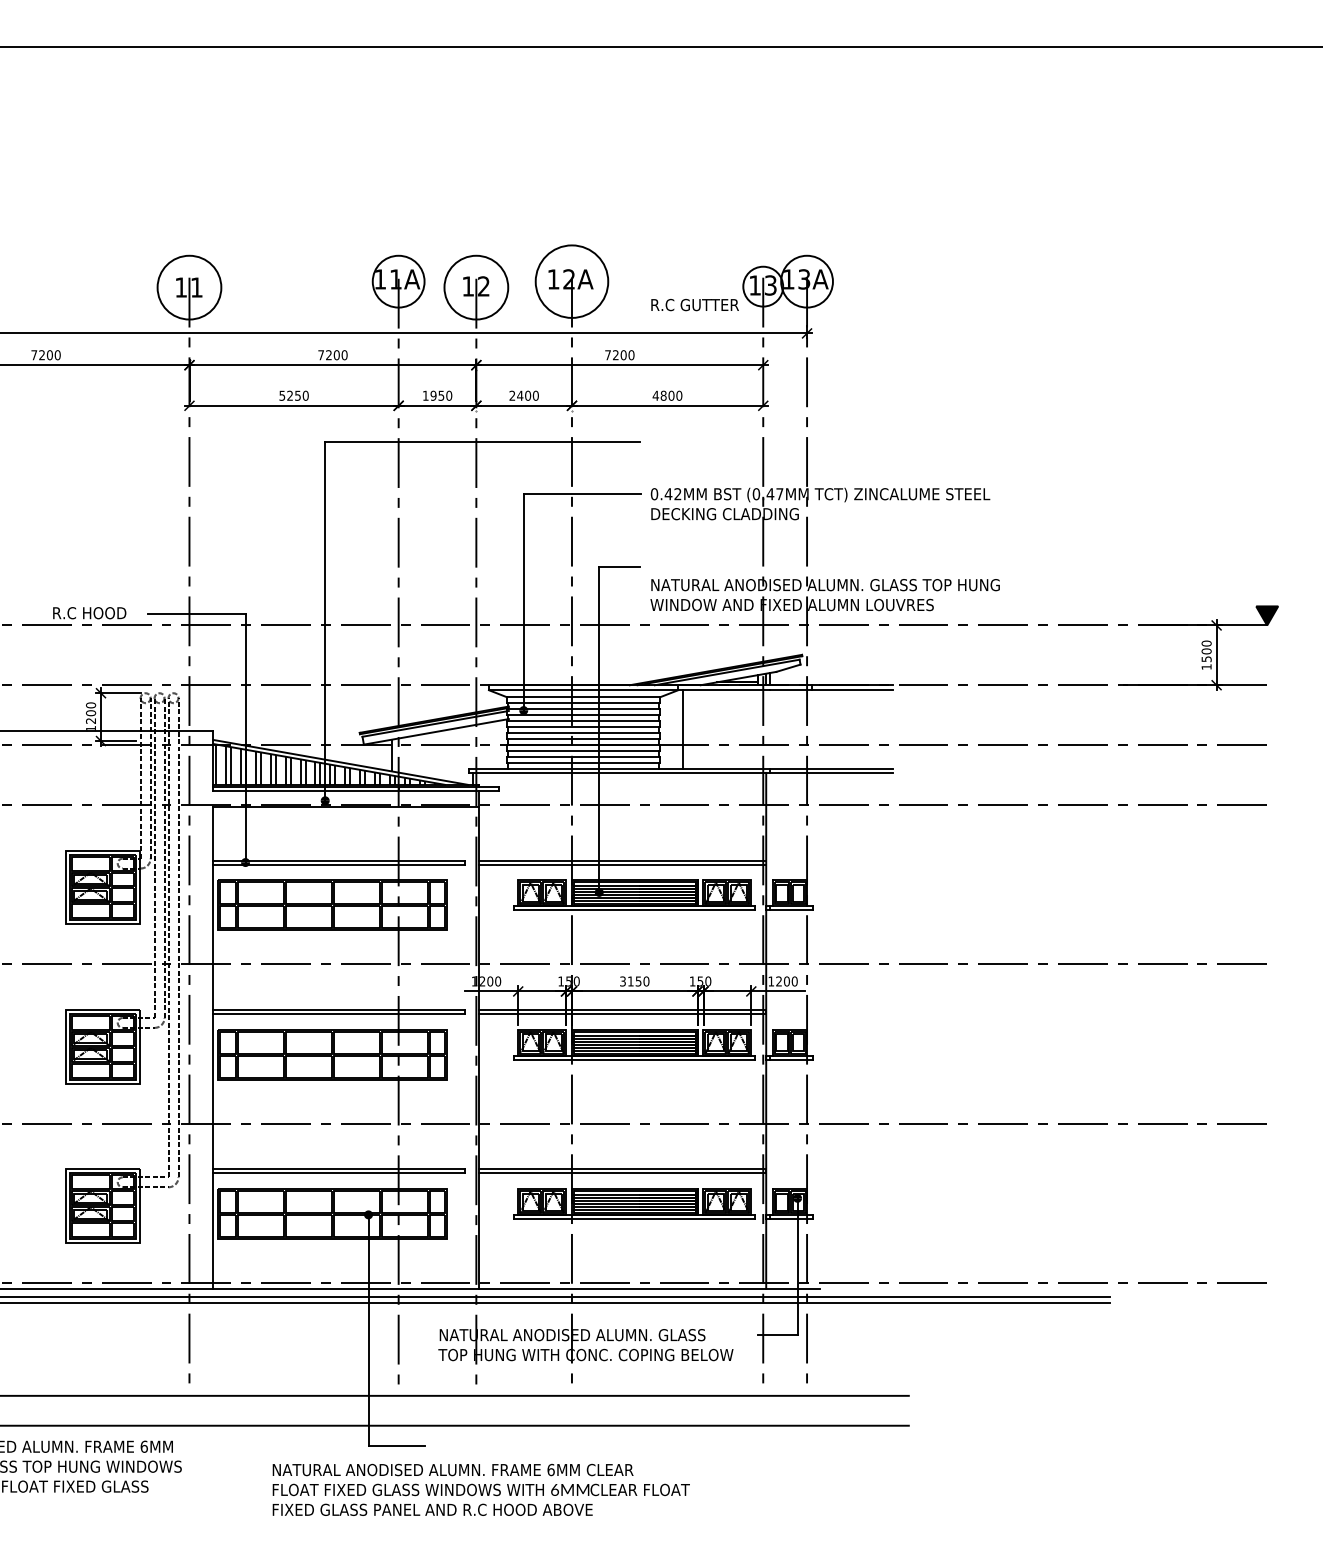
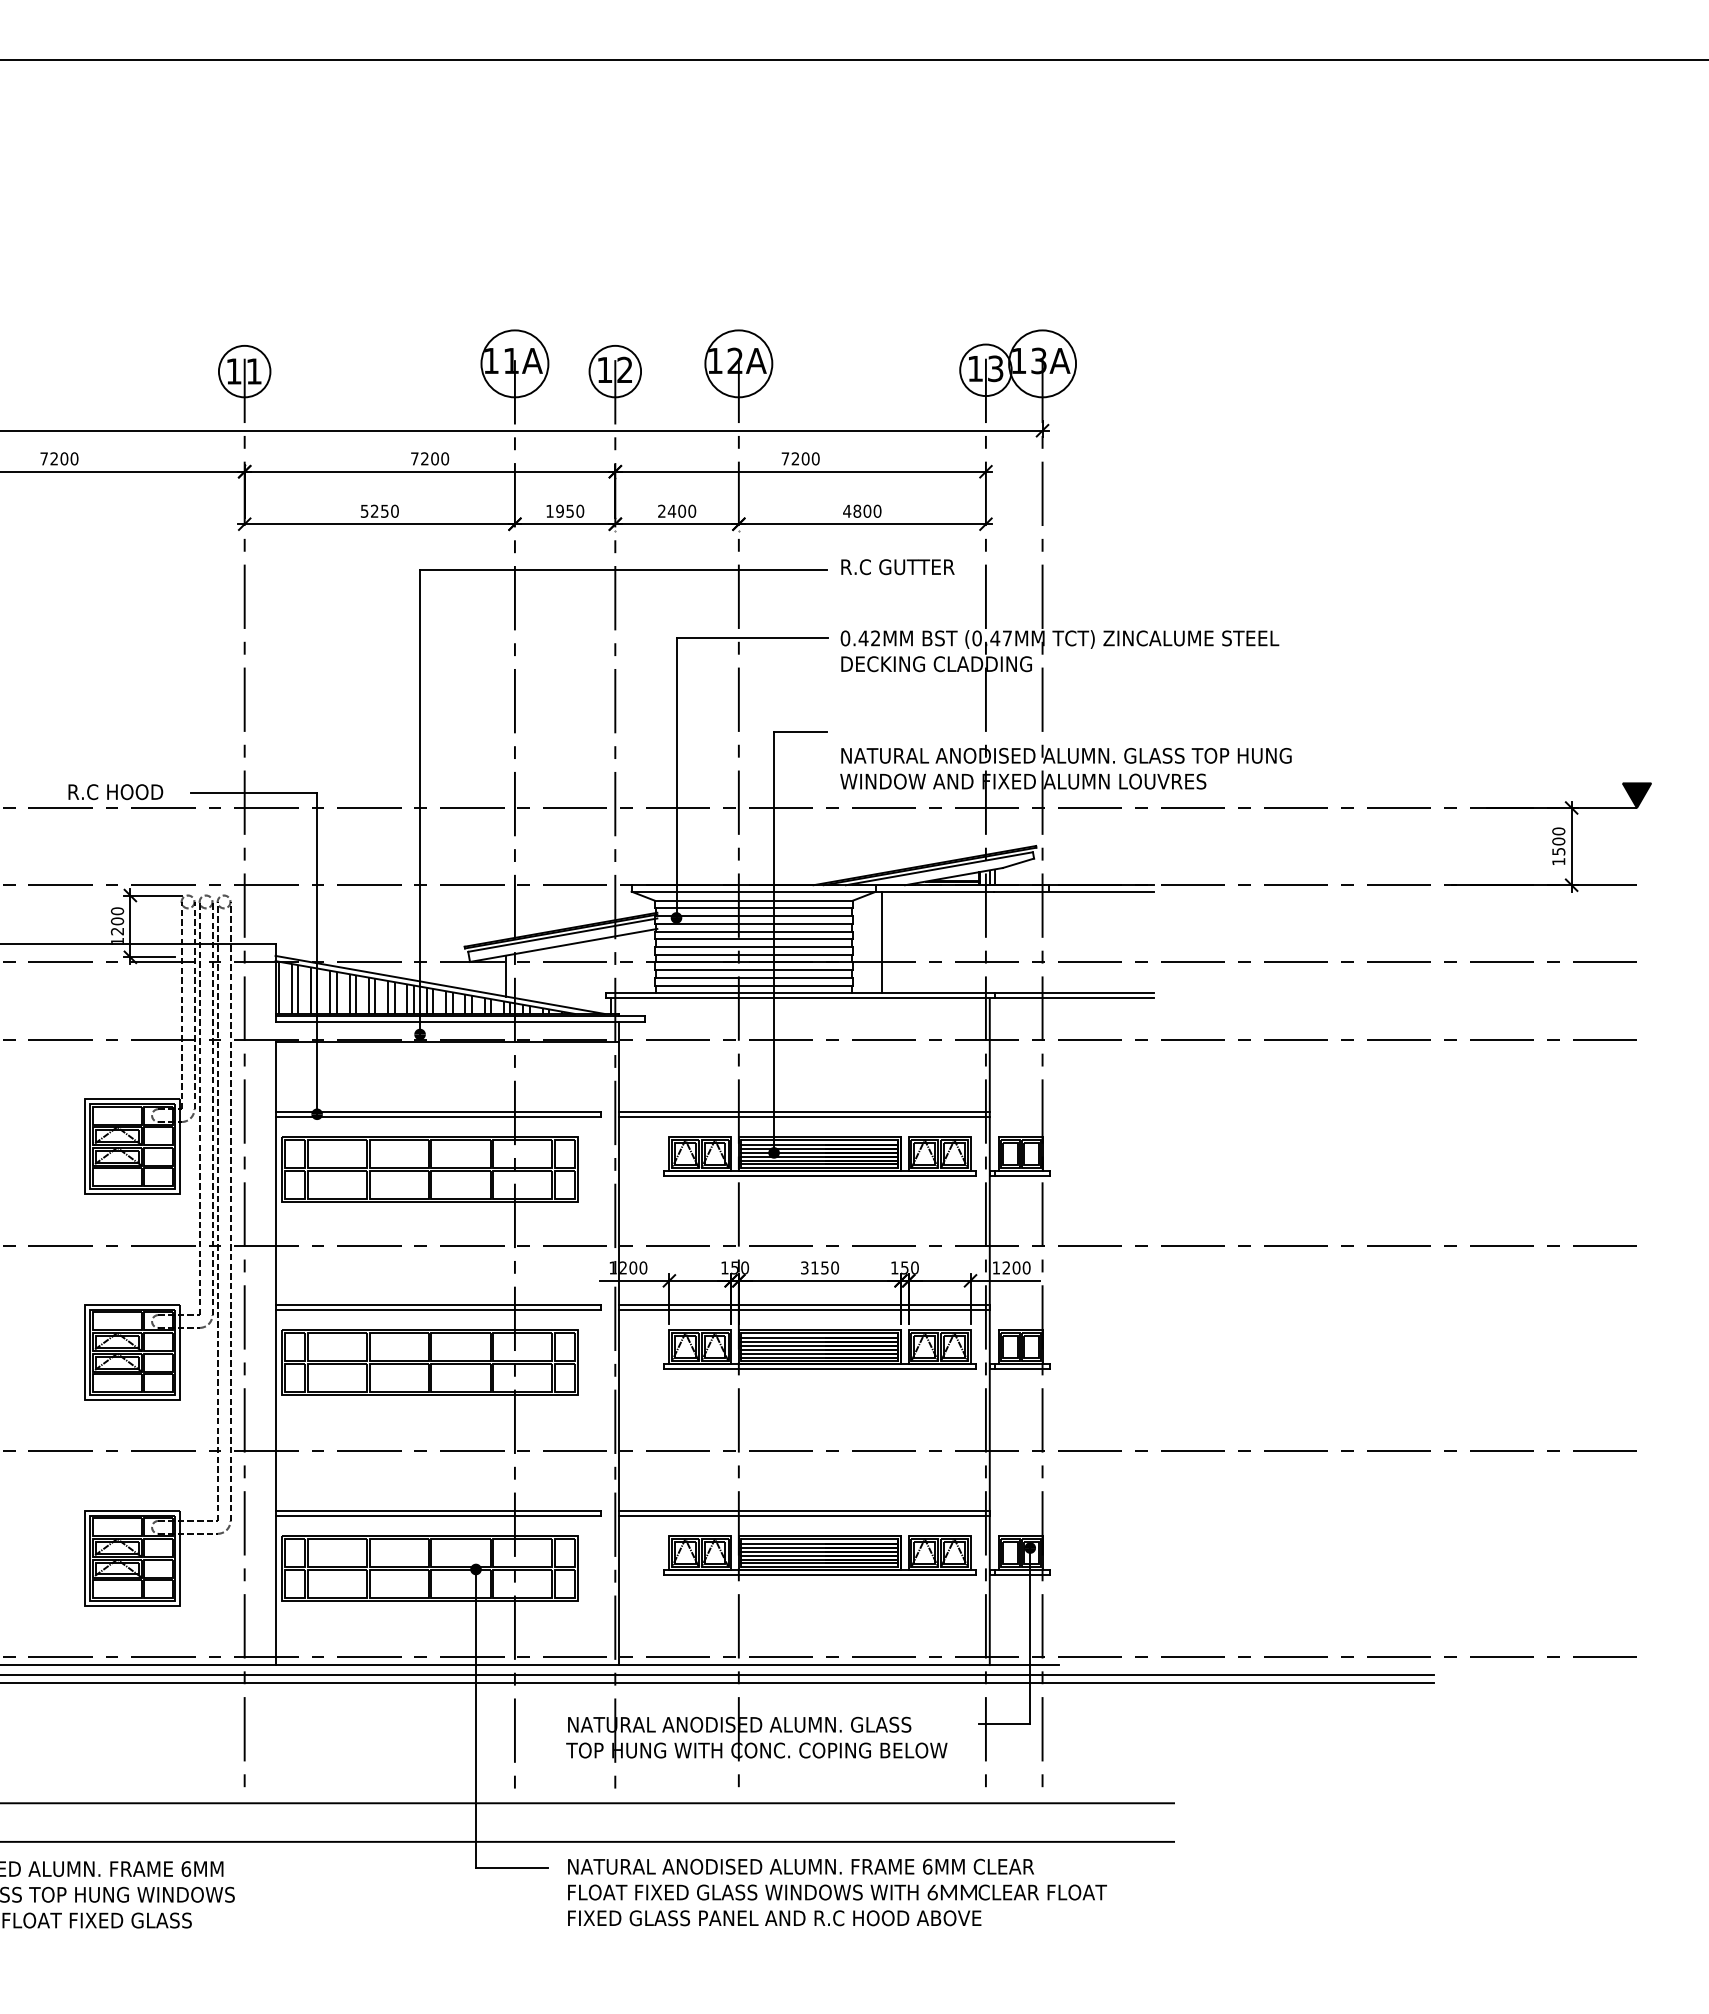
circle: (571, 281) -> (738, 363), size x0.71
circle: (189, 287) -> (244, 371), size x0.62
circle: (476, 287) -> (615, 371), size x0.62
text: (694, 305) -> (897, 567), moved
text: (480, 1489) -> (836, 1891), moved

